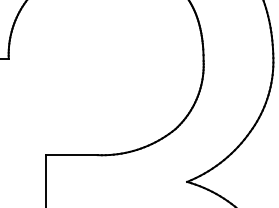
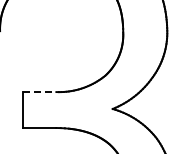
line: (72, 155) -> (40, 92), solid -> dashed

